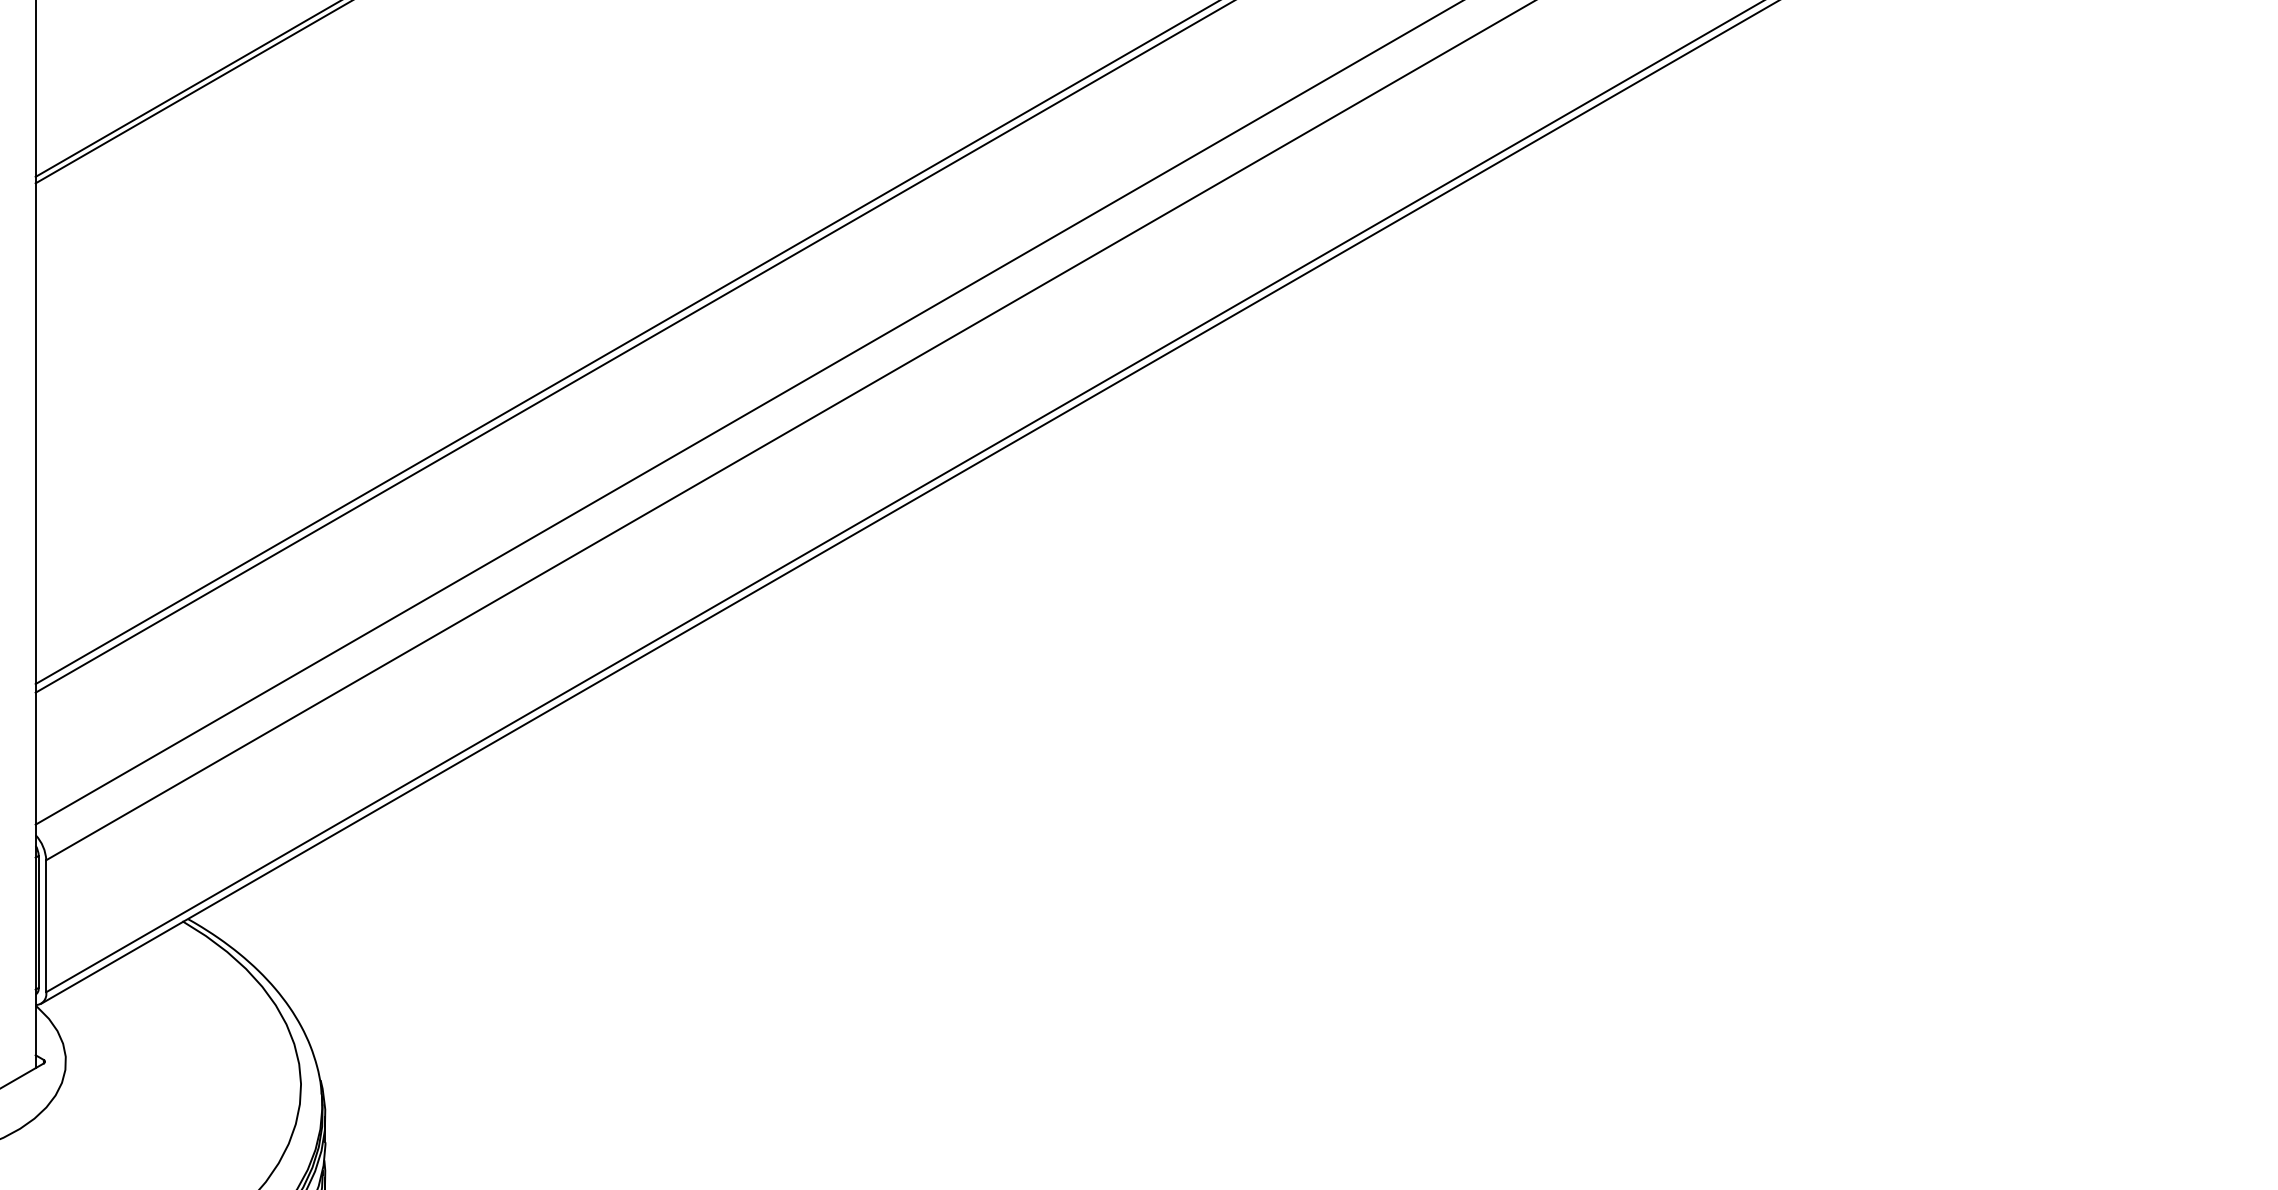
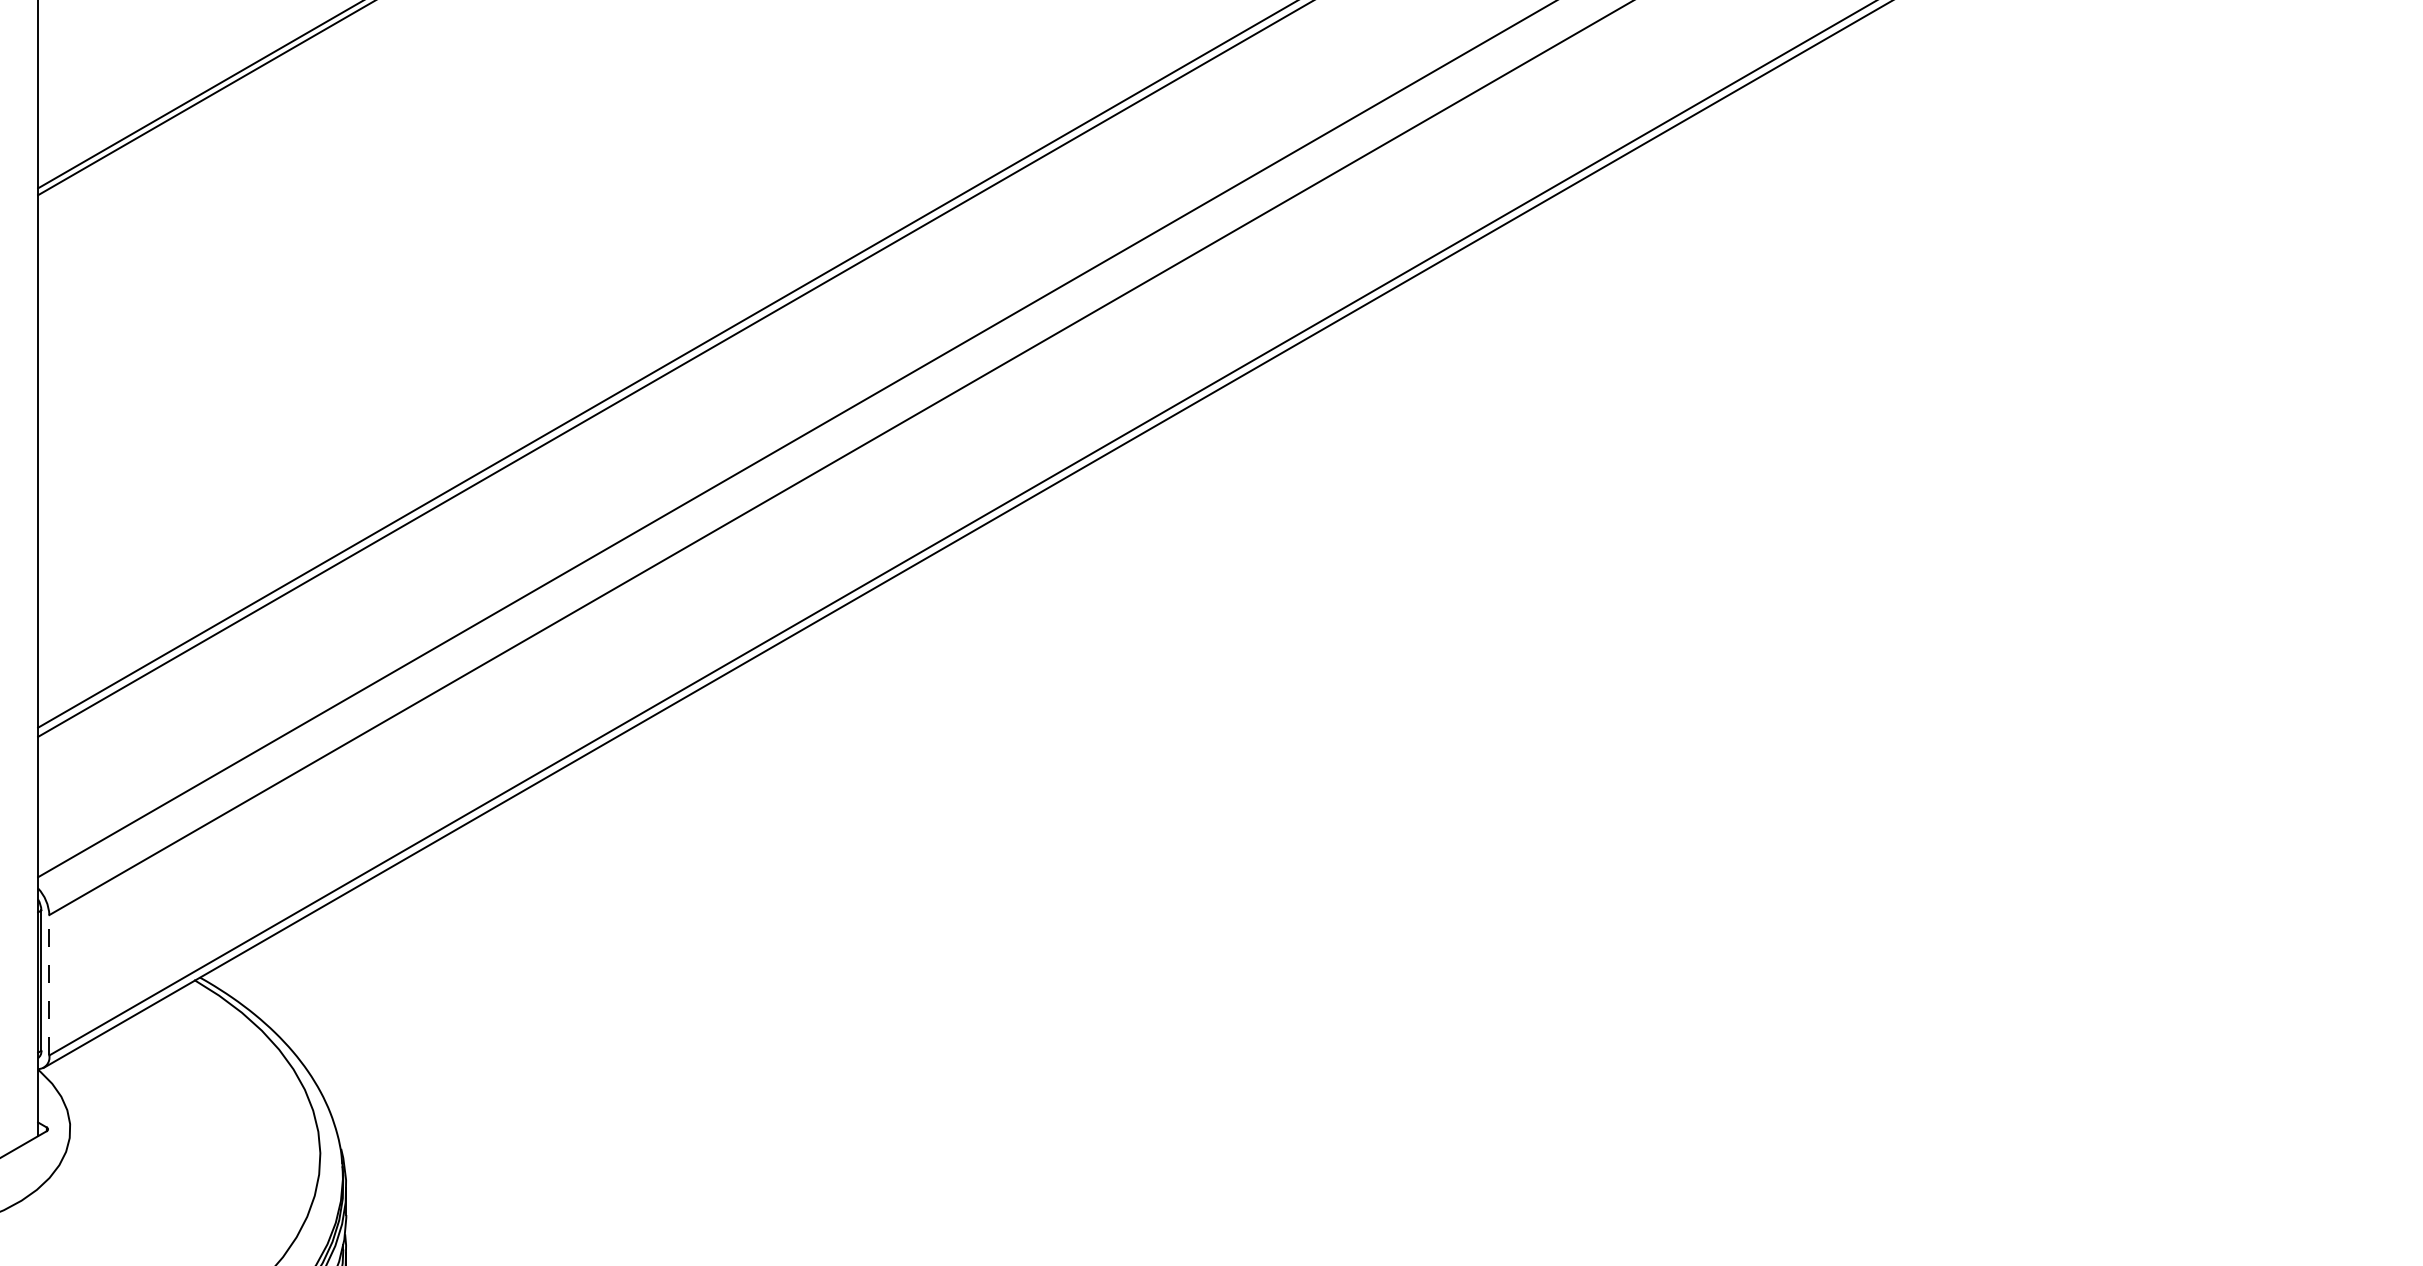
line: (46, 925) -> (49, 984), solid -> dashed

